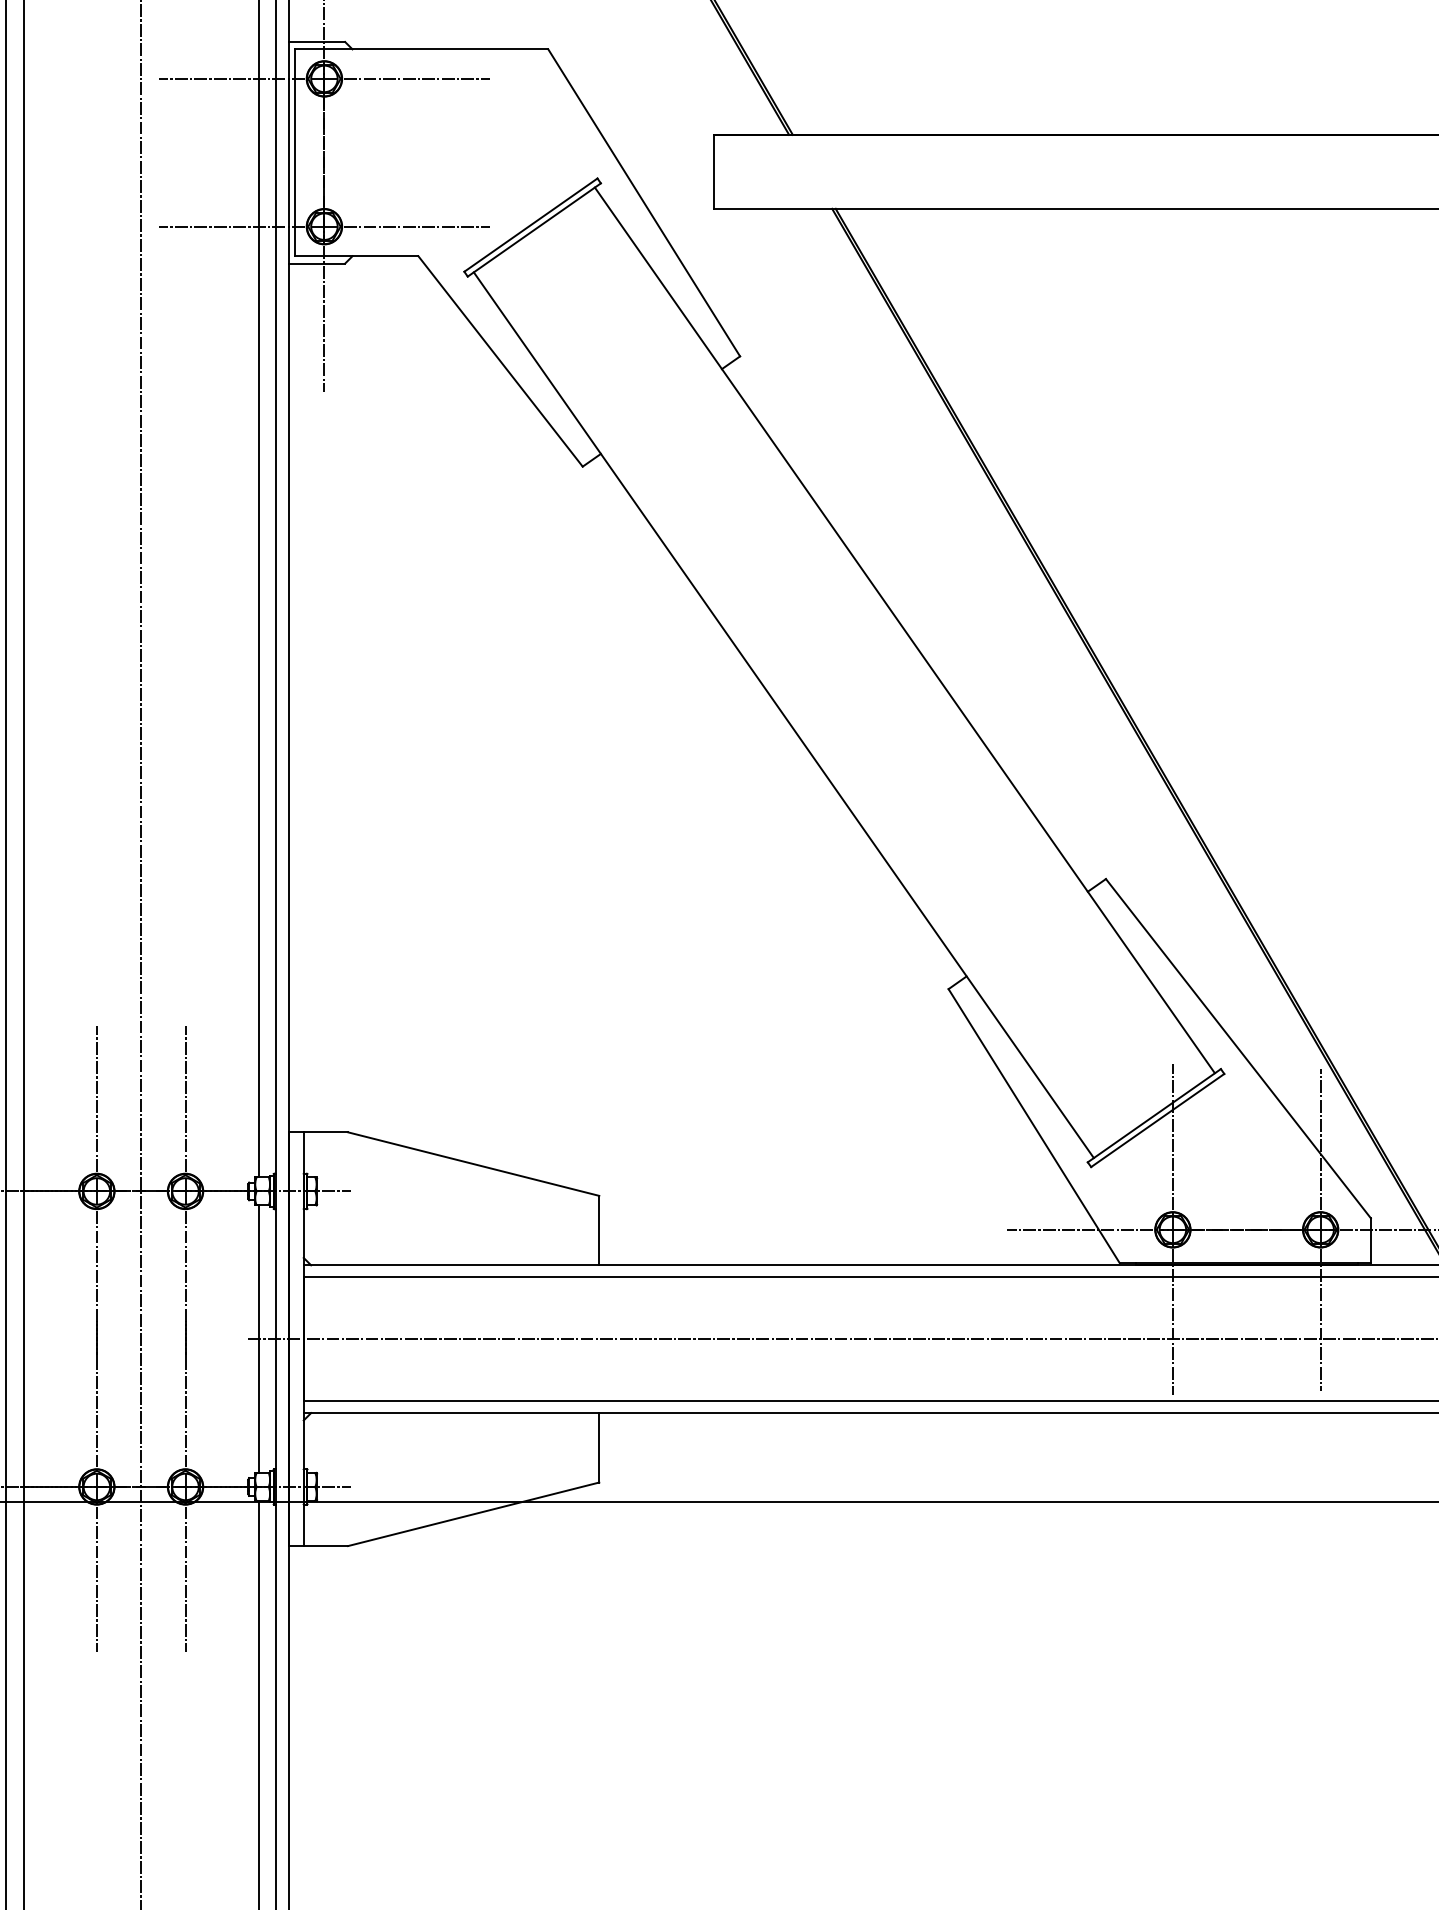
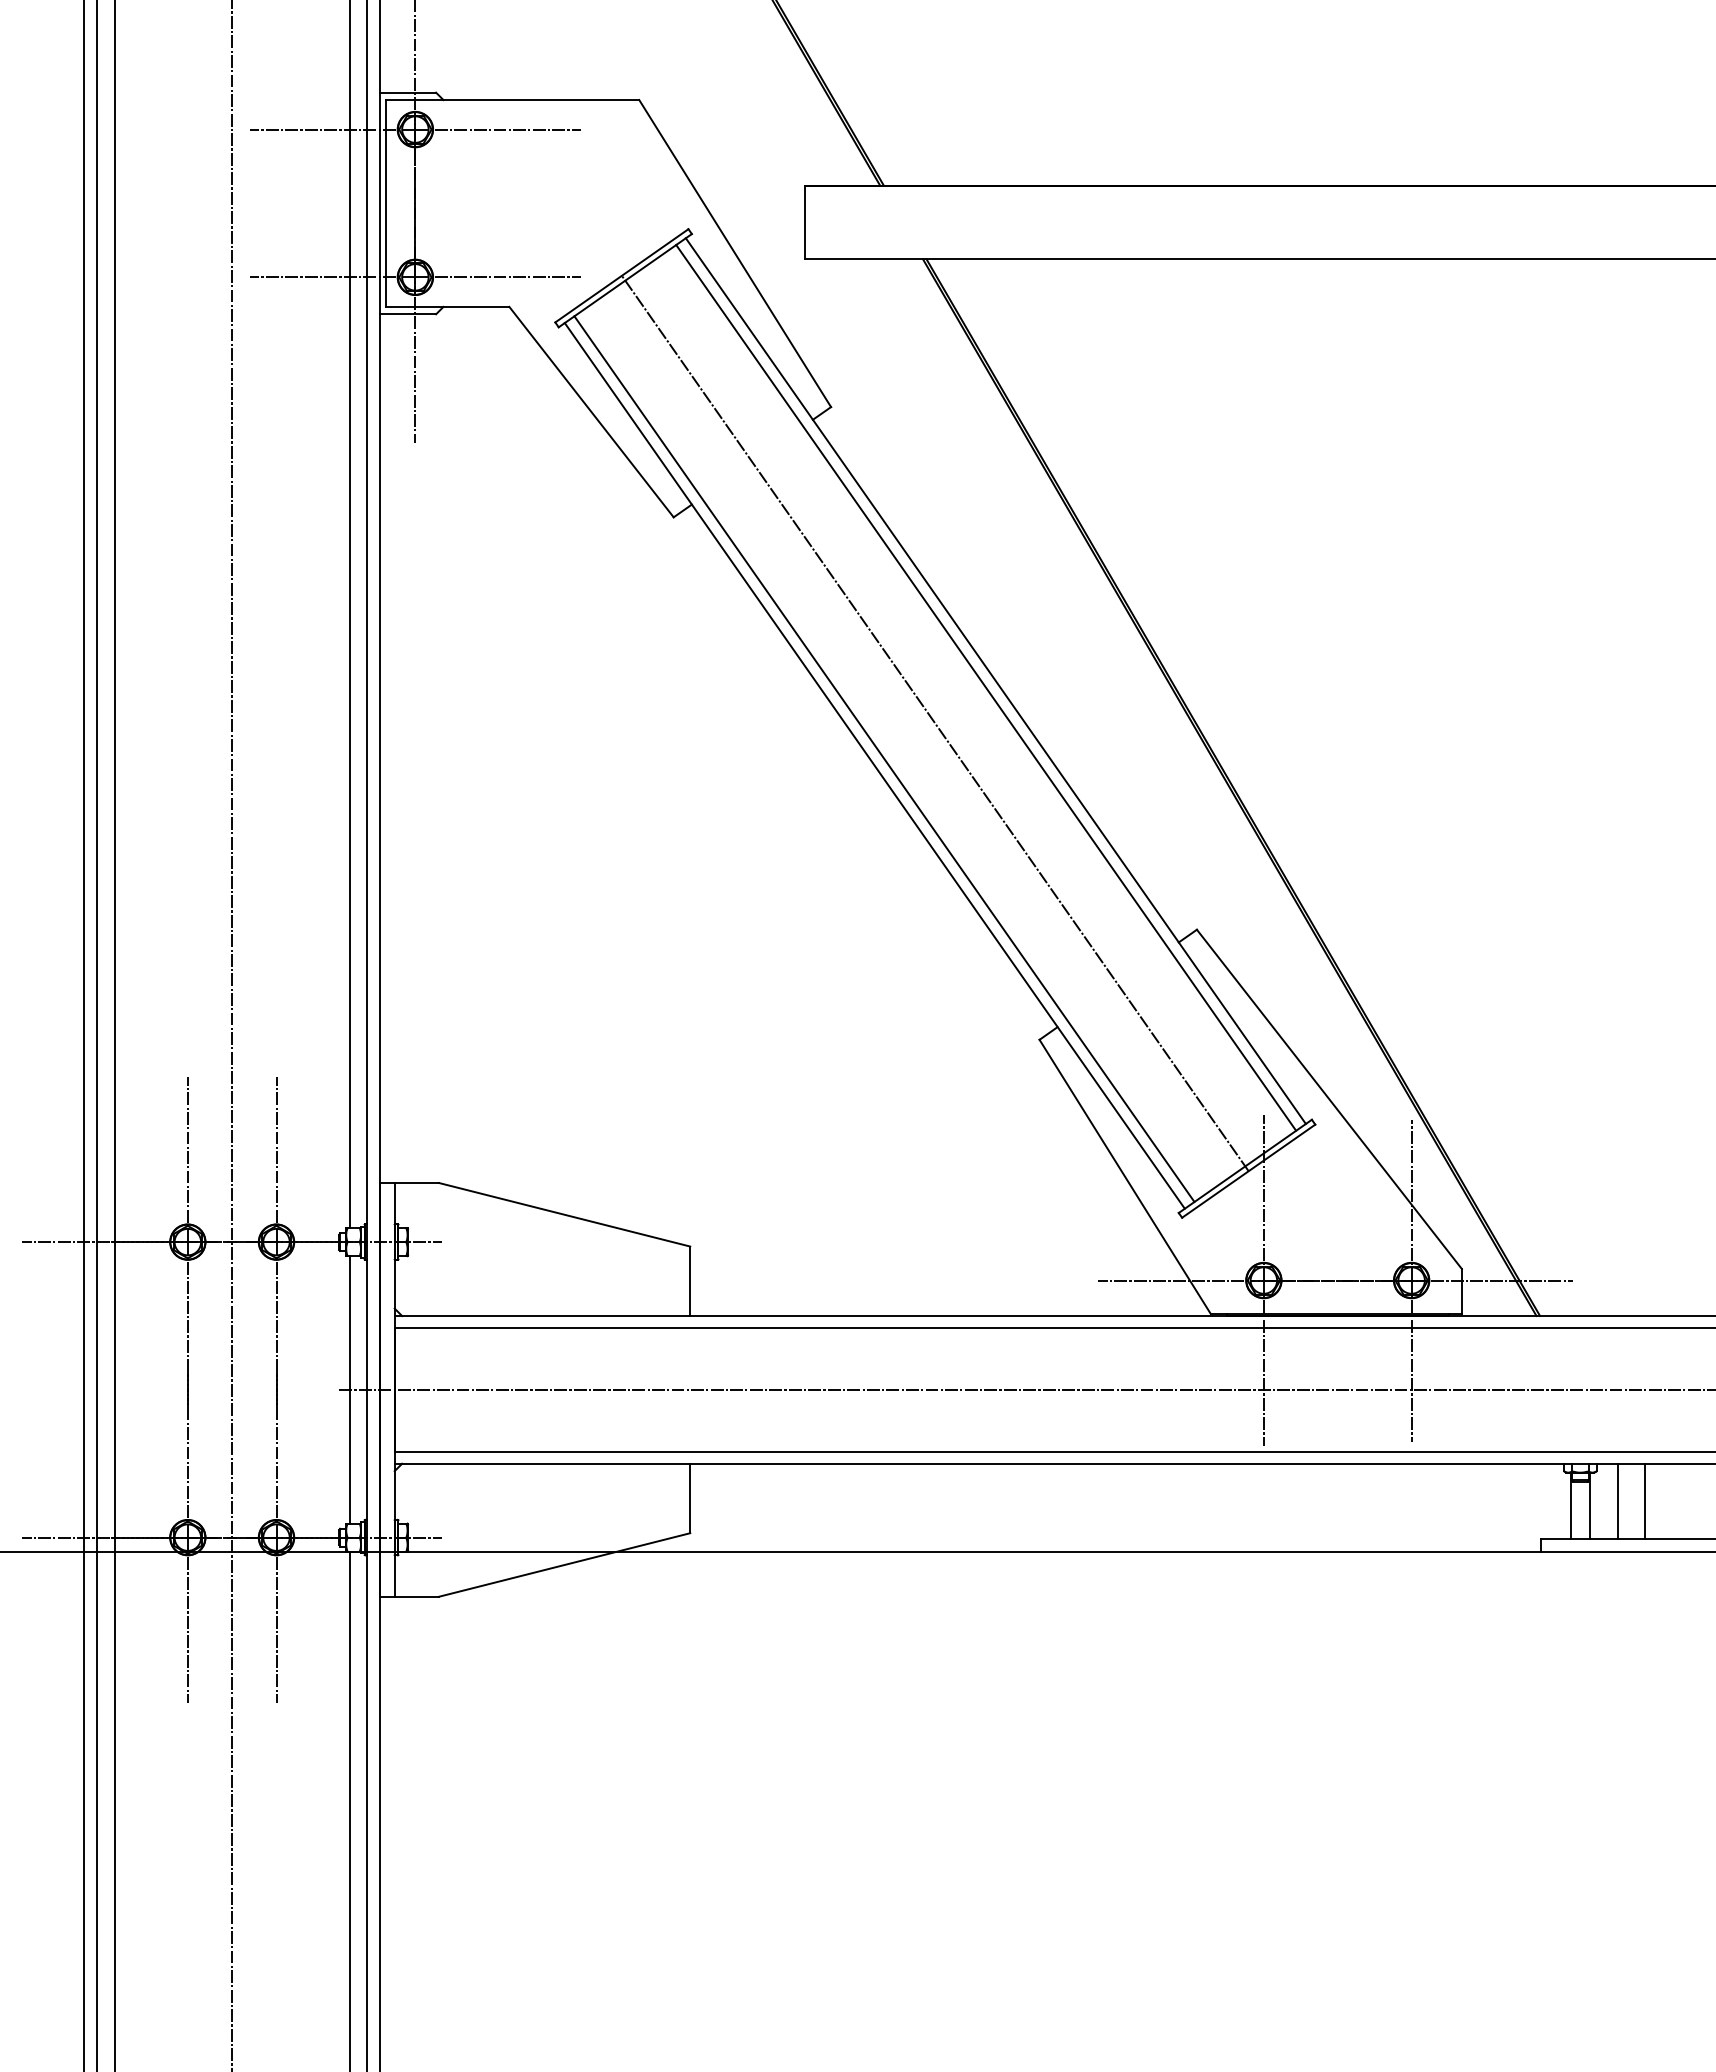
line: (895, 636) -> (986, 687), added
line: (843, 672) -> (934, 723), added
line: (793, 707) -> (884, 758), added

